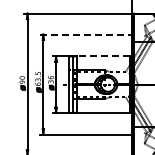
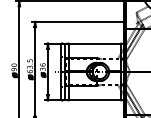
line: (86, 34) -> (78, 21), dashed -> solid
line: (102, 56) -> (94, 43), dashed -> solid

